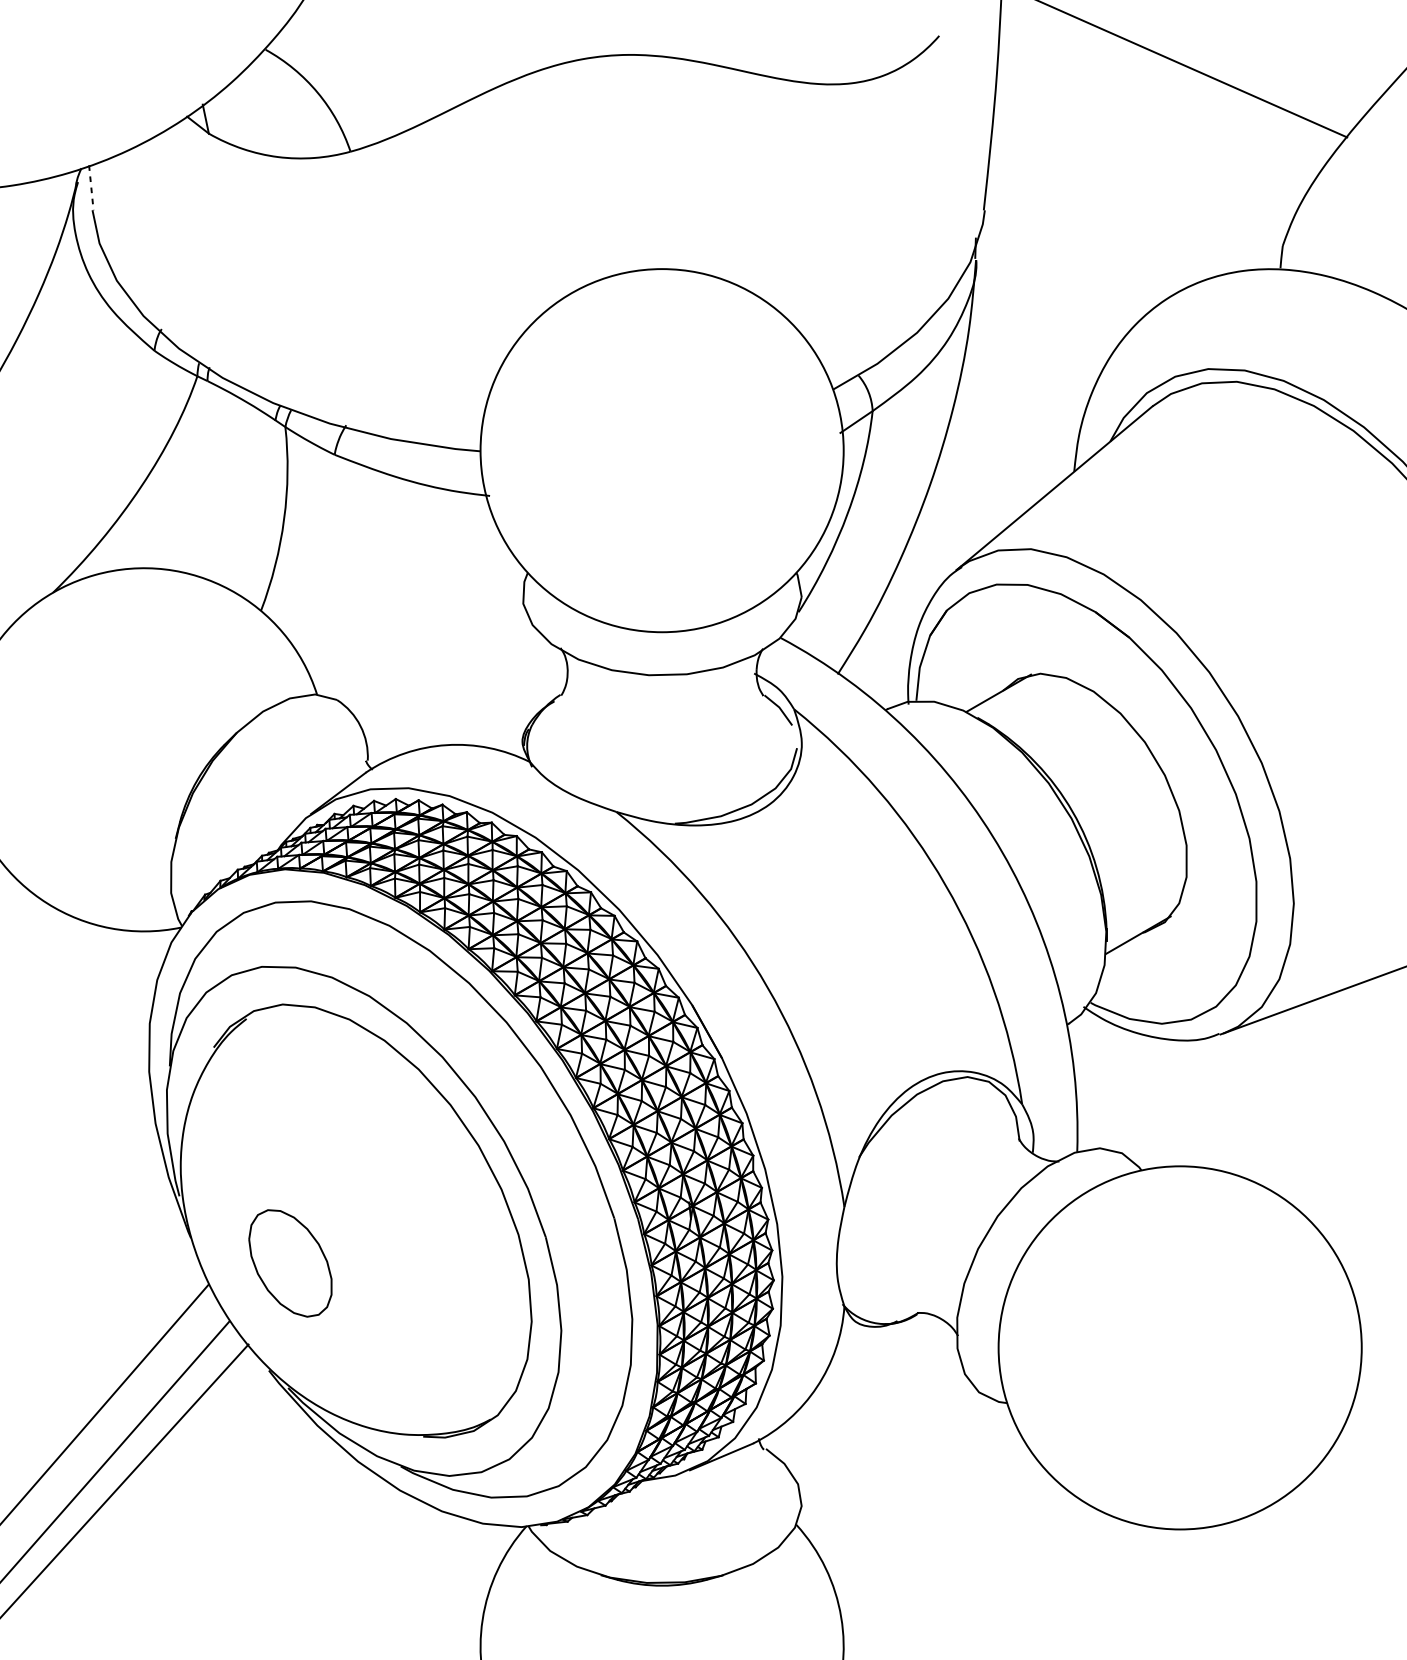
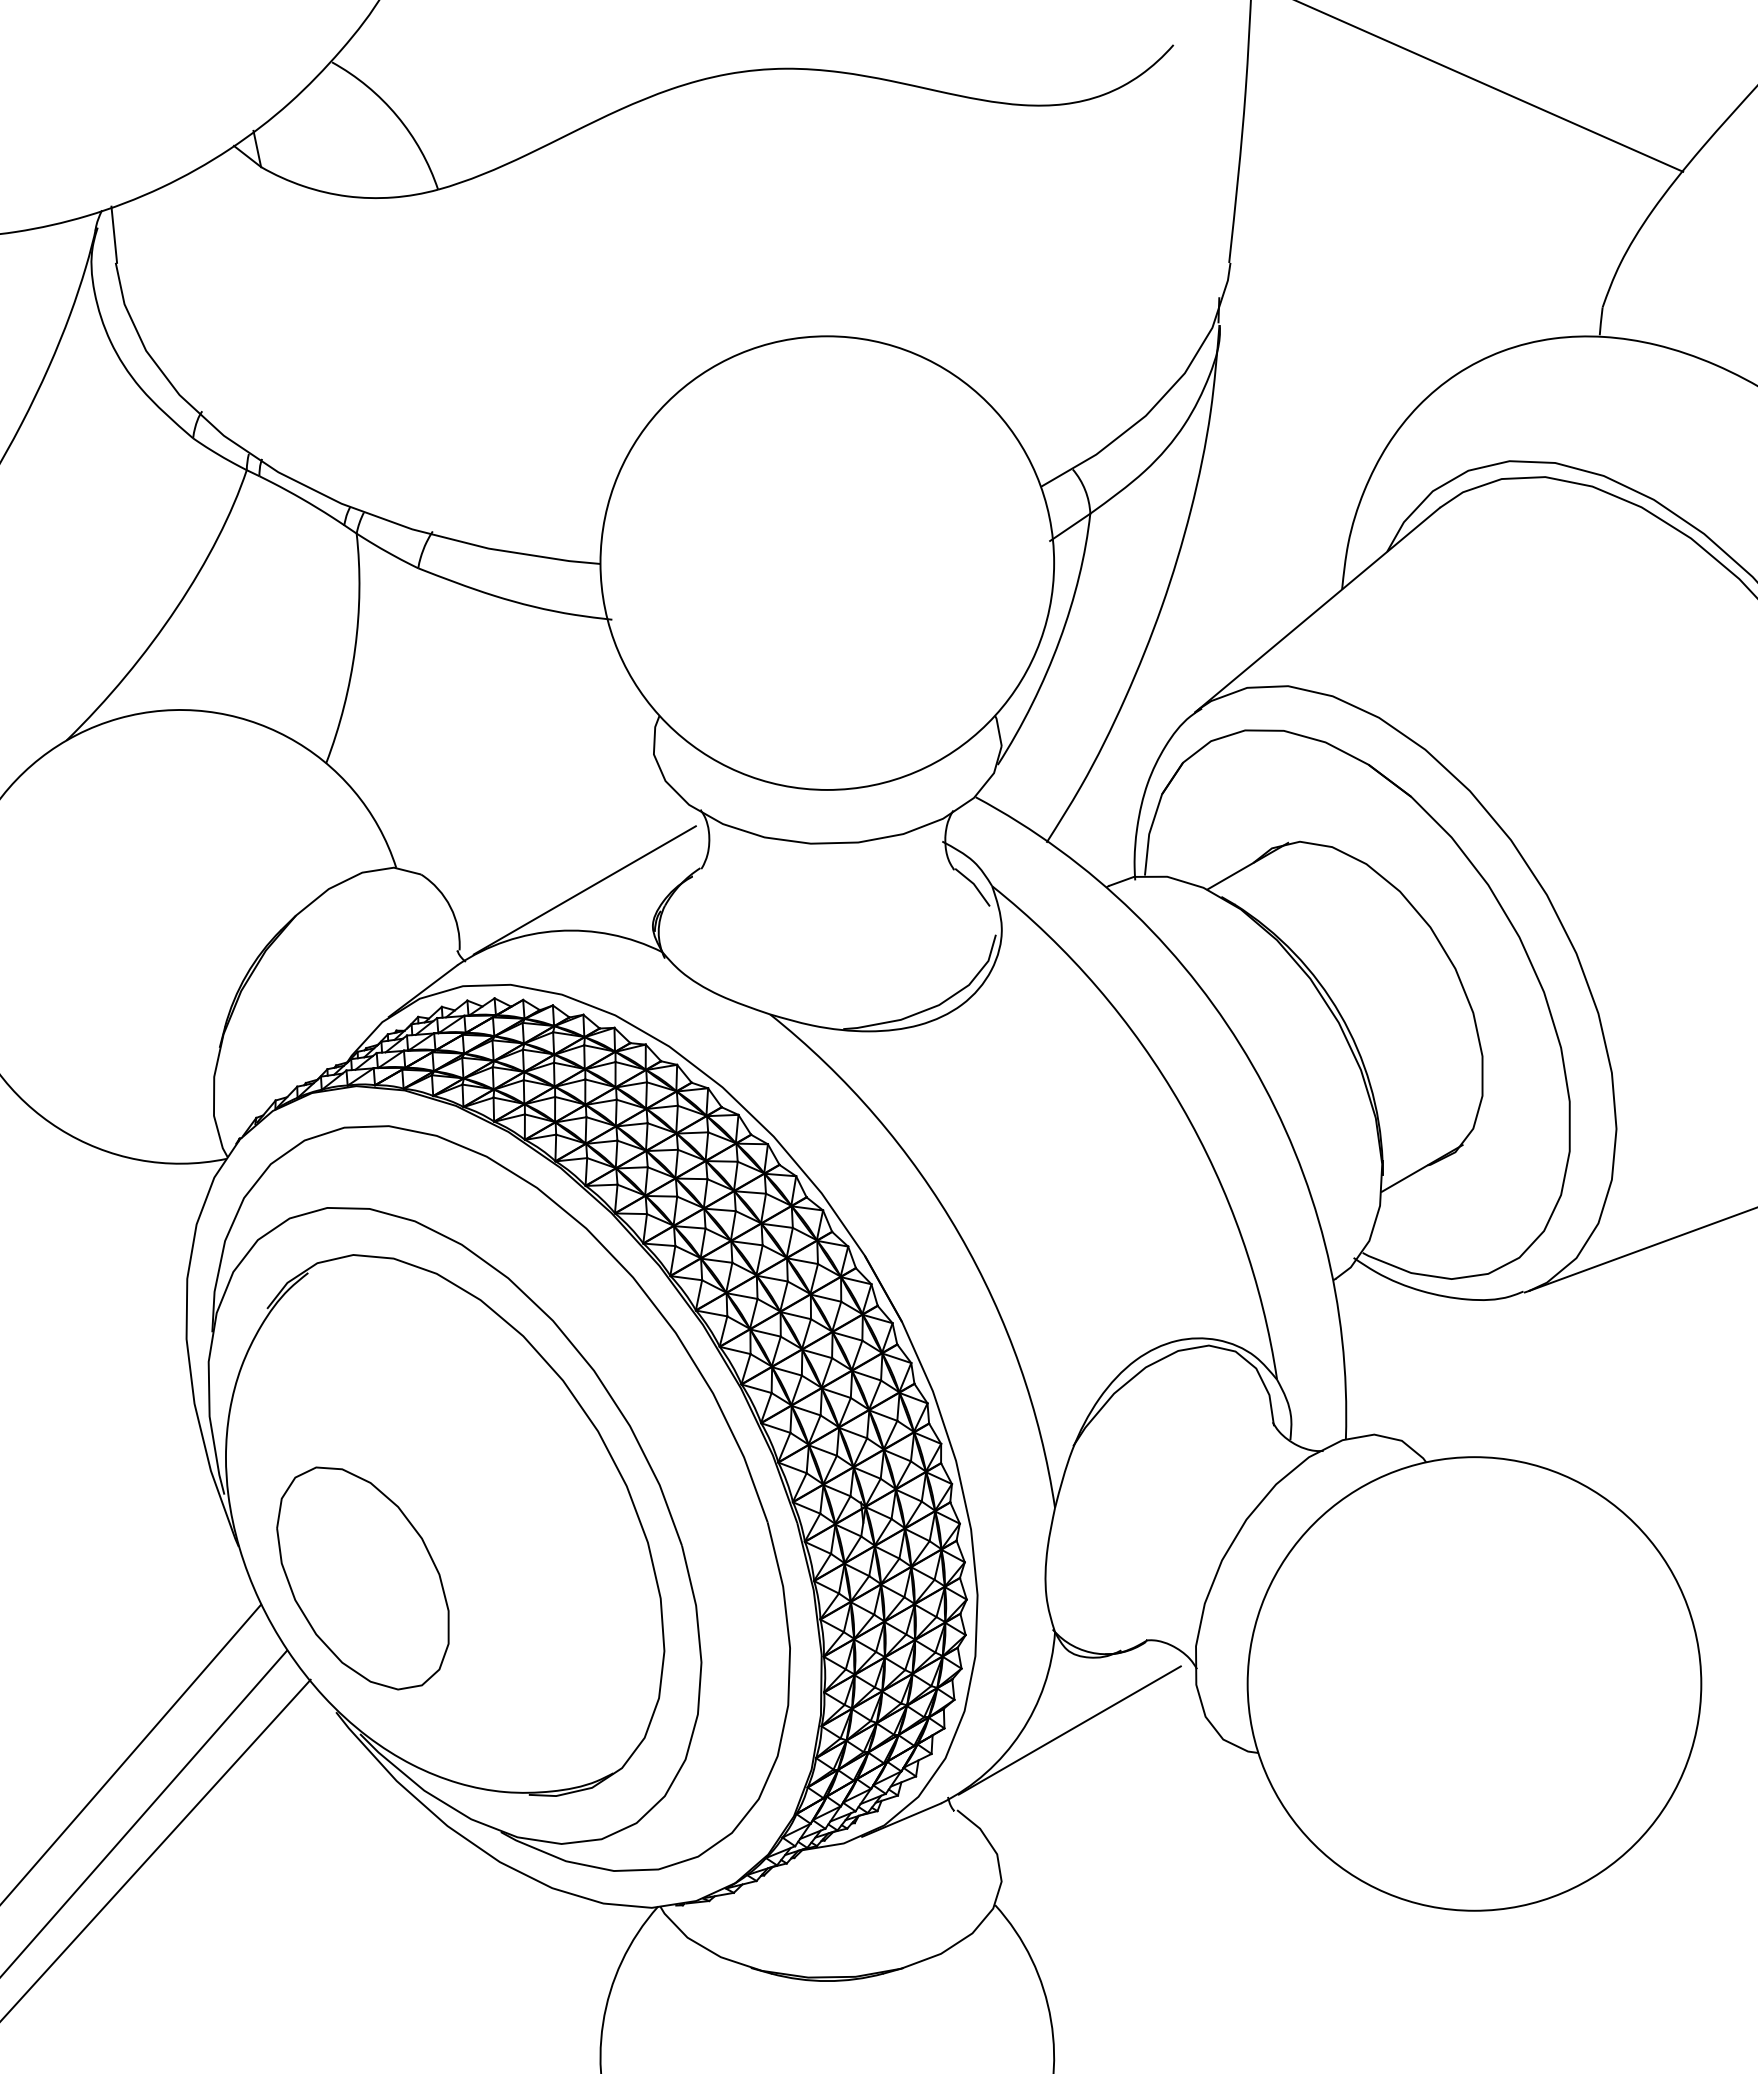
line: (91, 188) -> (114, 235), dashed -> solid
line: (467, 712) -> (584, 890), added
part: (290, 1263) -> (362, 1578), size x1.67
line: (855, 1385) -> (1069, 1730), added

